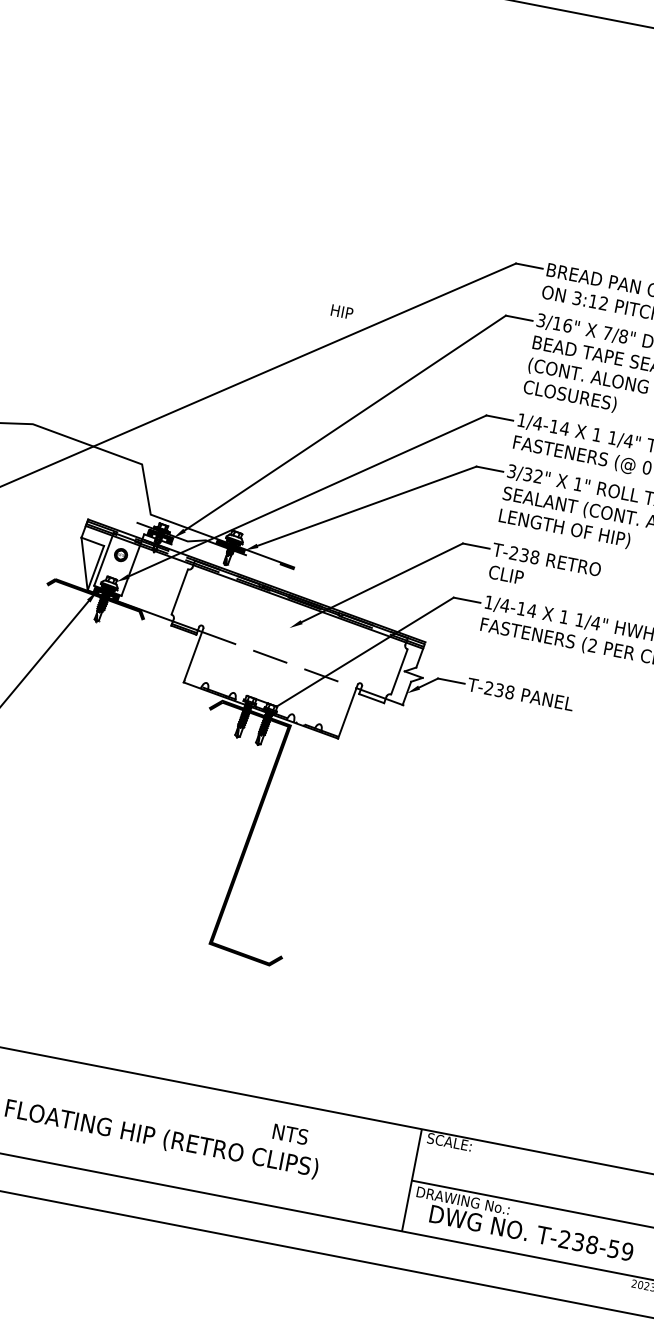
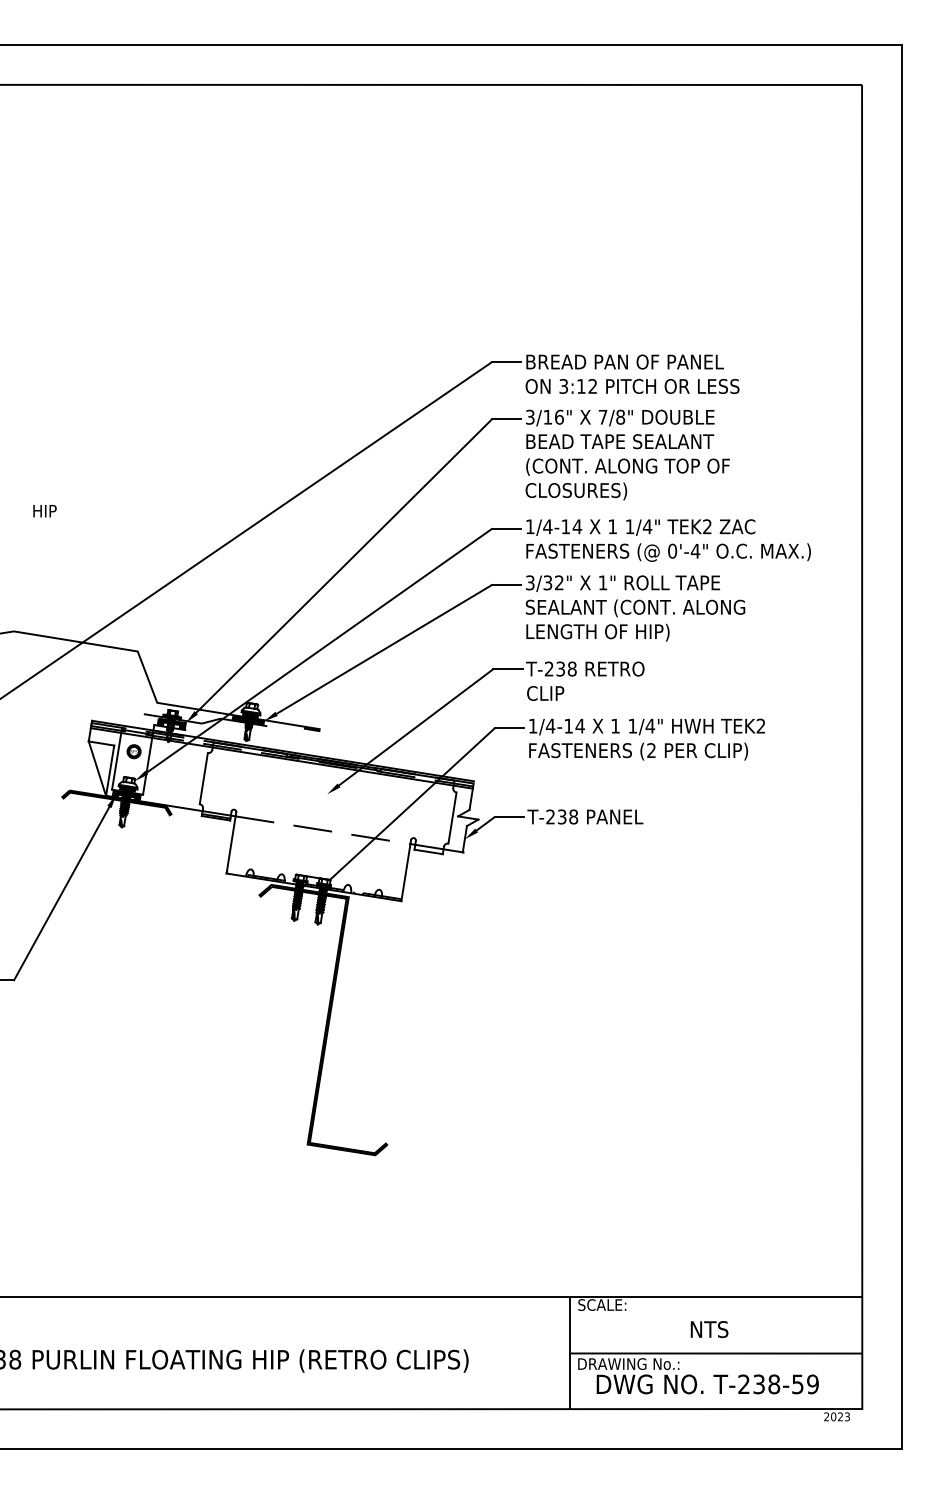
text: (341, 312) -> (44, 511), moved
text: (290, 1134) -> (709, 1329), moved

